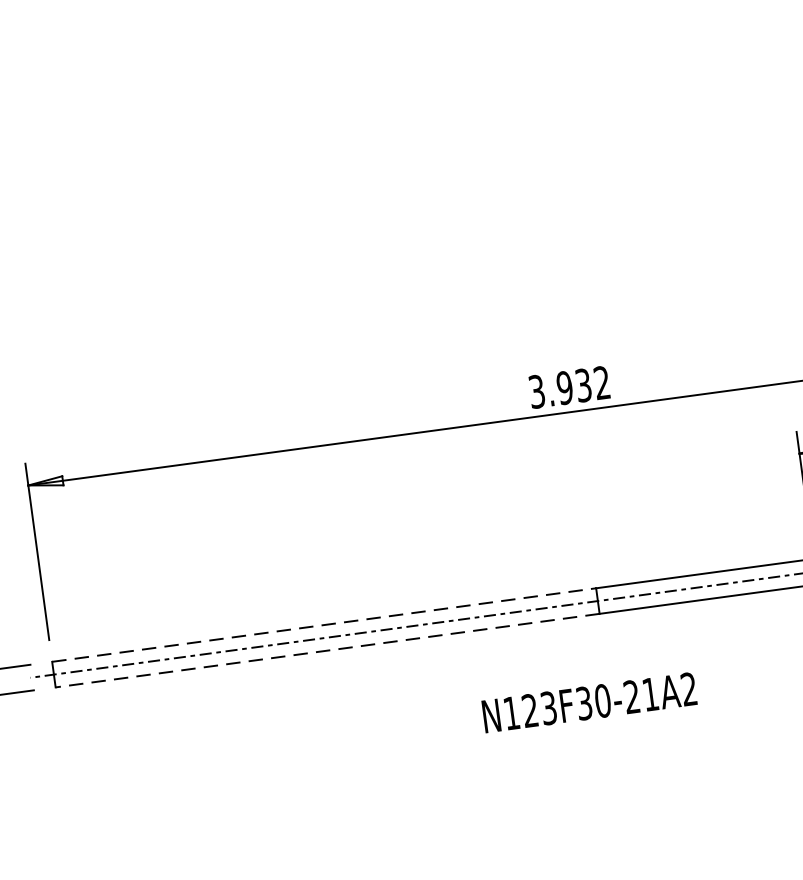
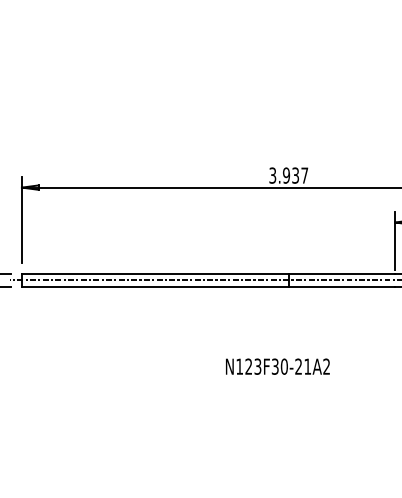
text: (601, 382) -> (304, 175), 3.932 -> 3.937
line: (324, 625) -> (155, 274), dashed -> solid
line: (326, 650) -> (154, 286), dashed -> solid
text: (588, 702) -> (277, 366), moved

